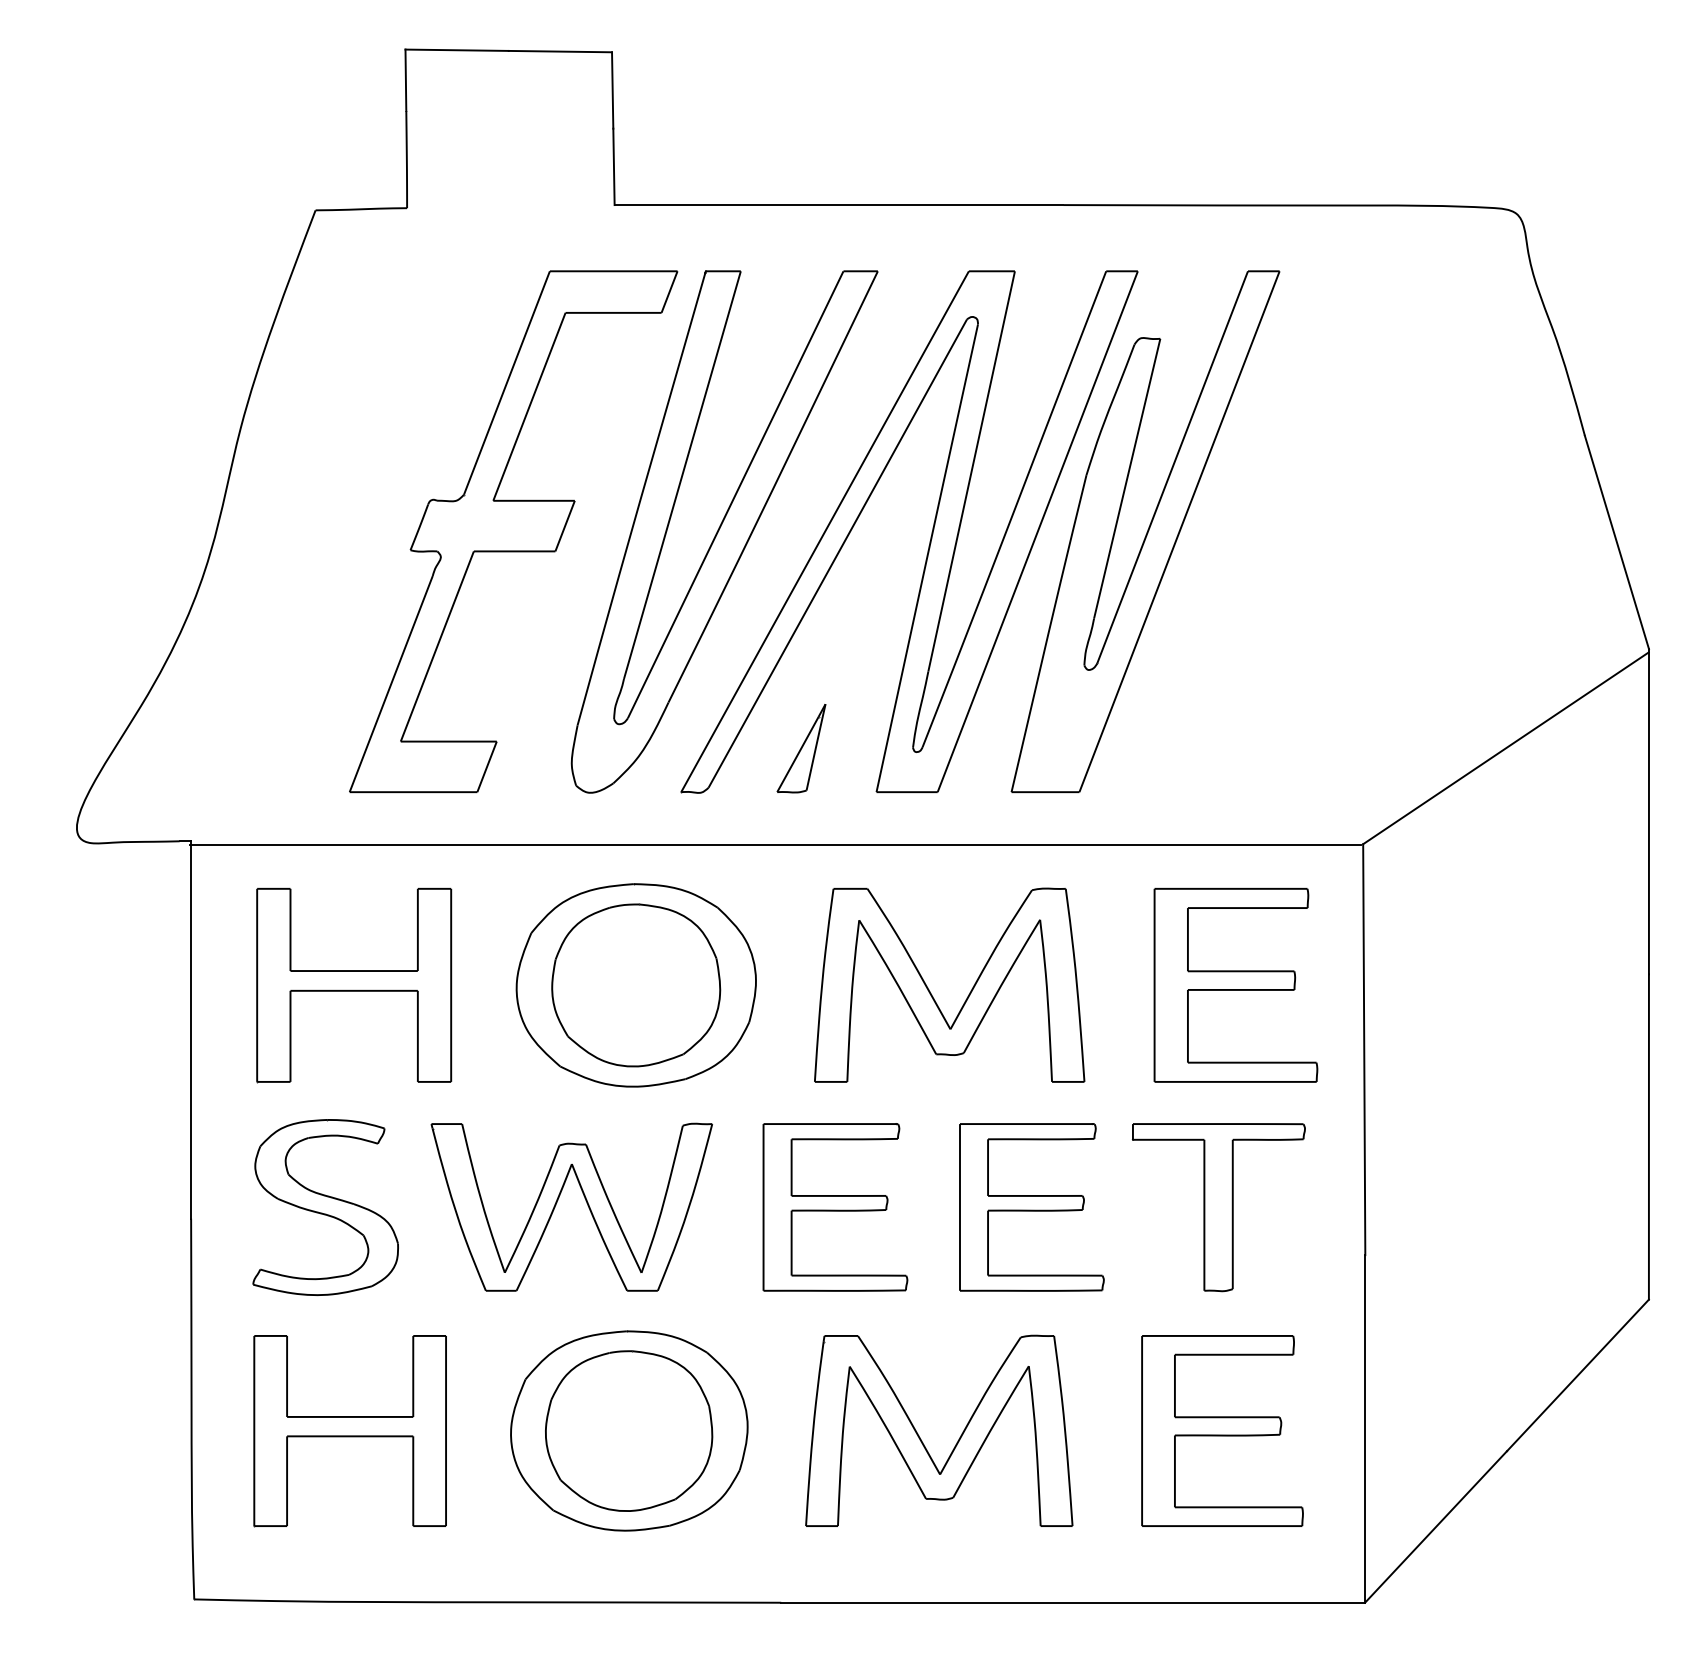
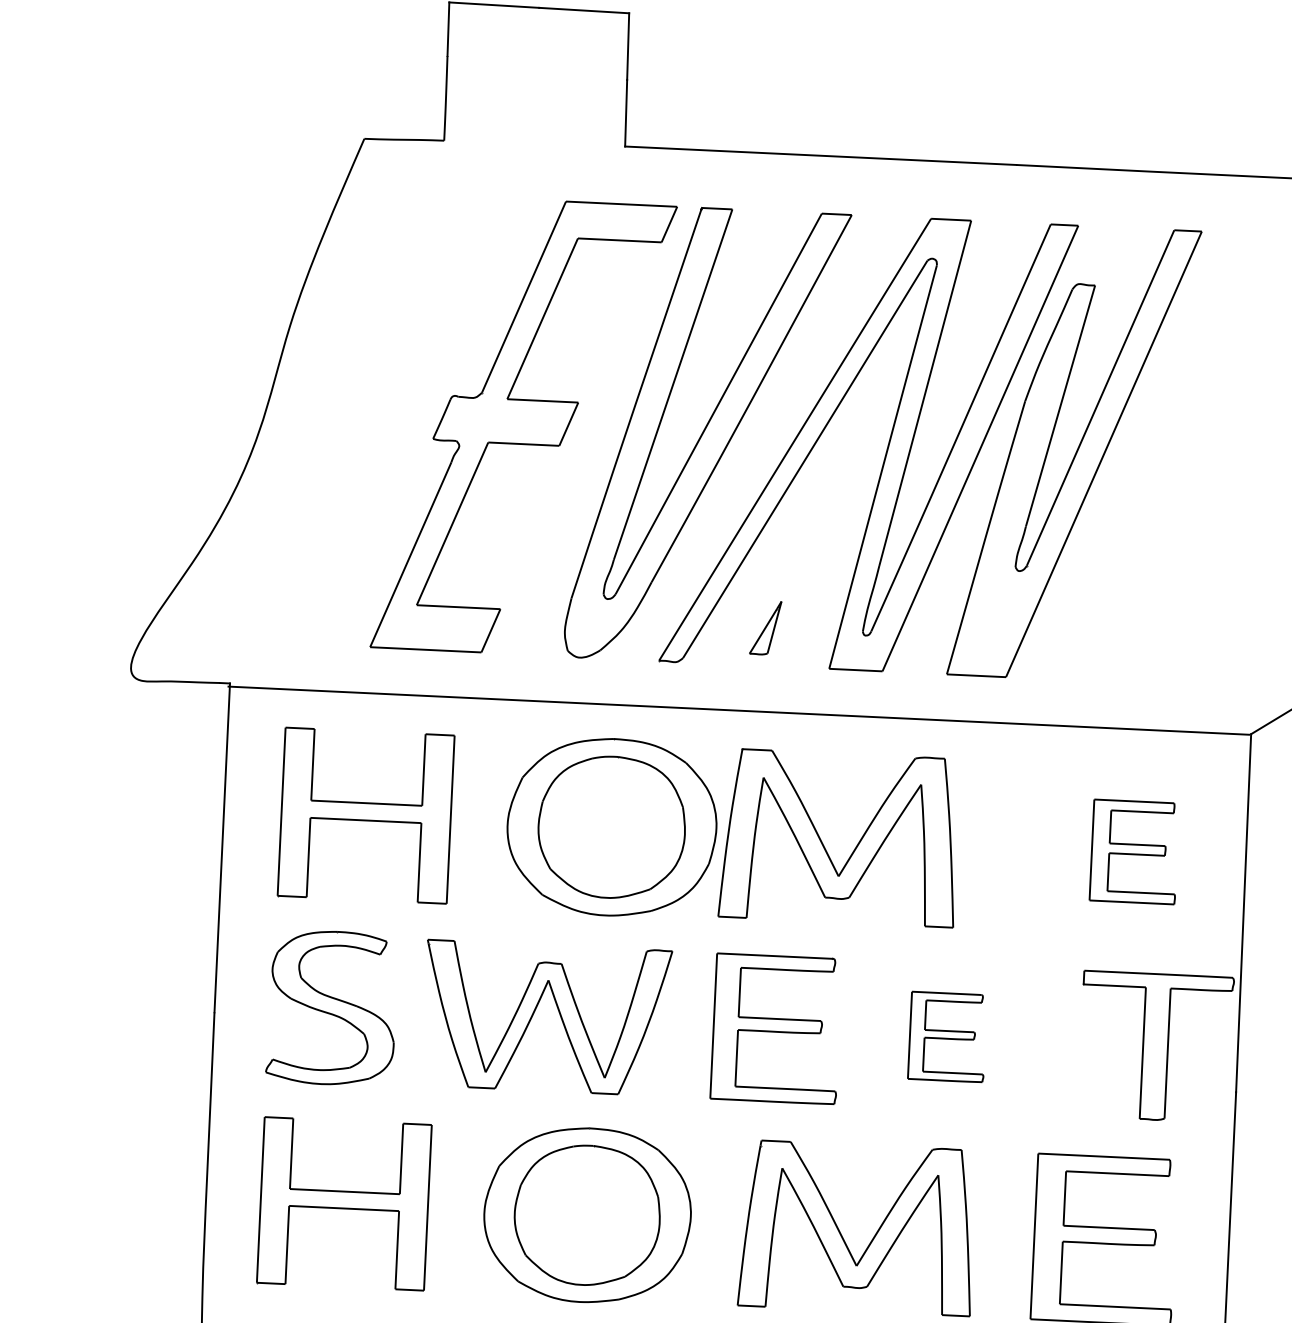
part: (801, 748) -> (765, 627), size x0.7
part: (1235, 985) -> (1134, 852), size x0.6
part: (933, 996) -> (825, 847), moved
part: (1031, 1207) -> (947, 1037), size x0.6
part: (1218, 1207) -> (1155, 1046), moved

